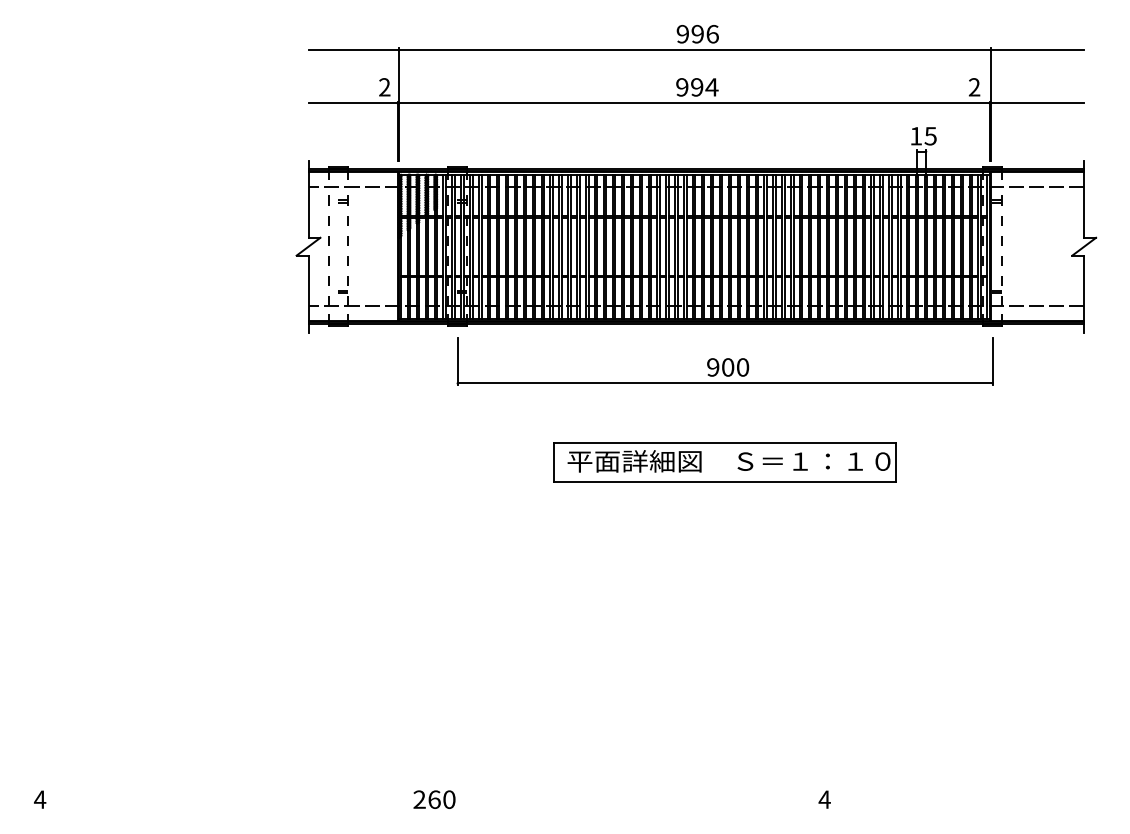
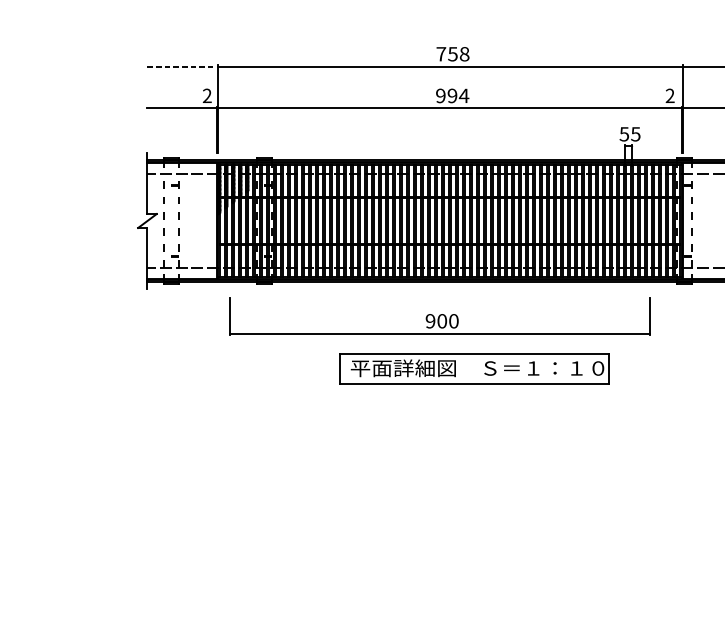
text: (697, 33) -> (452, 53), 996 -> 758
line: (354, 50) -> (183, 67), solid -> dashed
text: (916, 136) -> (624, 134), 15 -> 55
part: (724, 361) -> (439, 316), moved
part: (724, 462) -> (473, 369), moved

